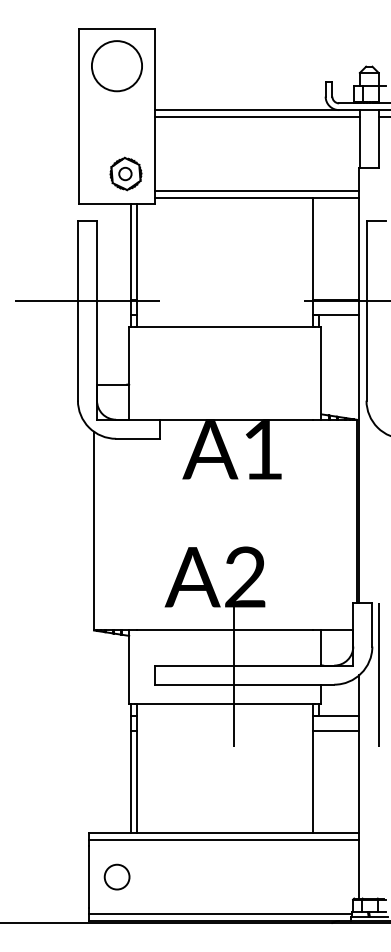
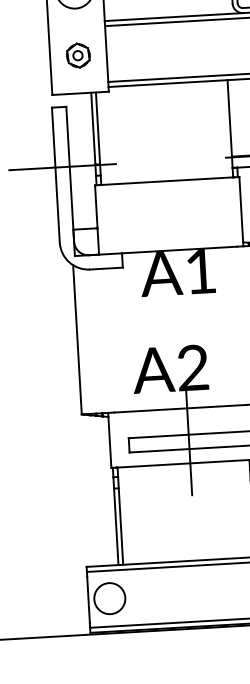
part: (125, 173) -> (78, 55), moved
circle: (116, 876) -> (109, 598), size x1.67

